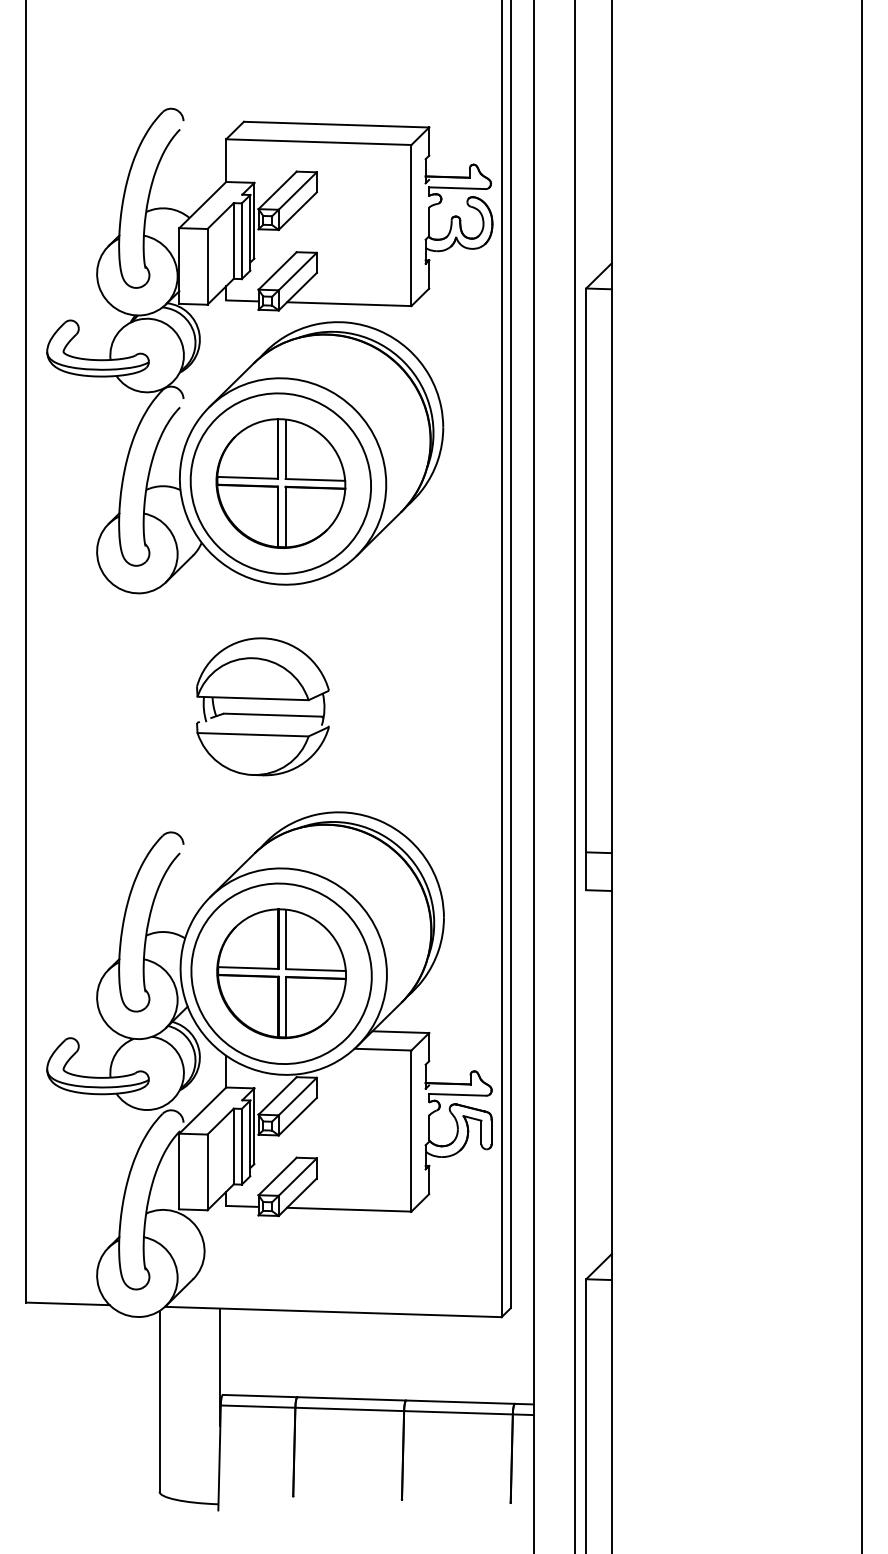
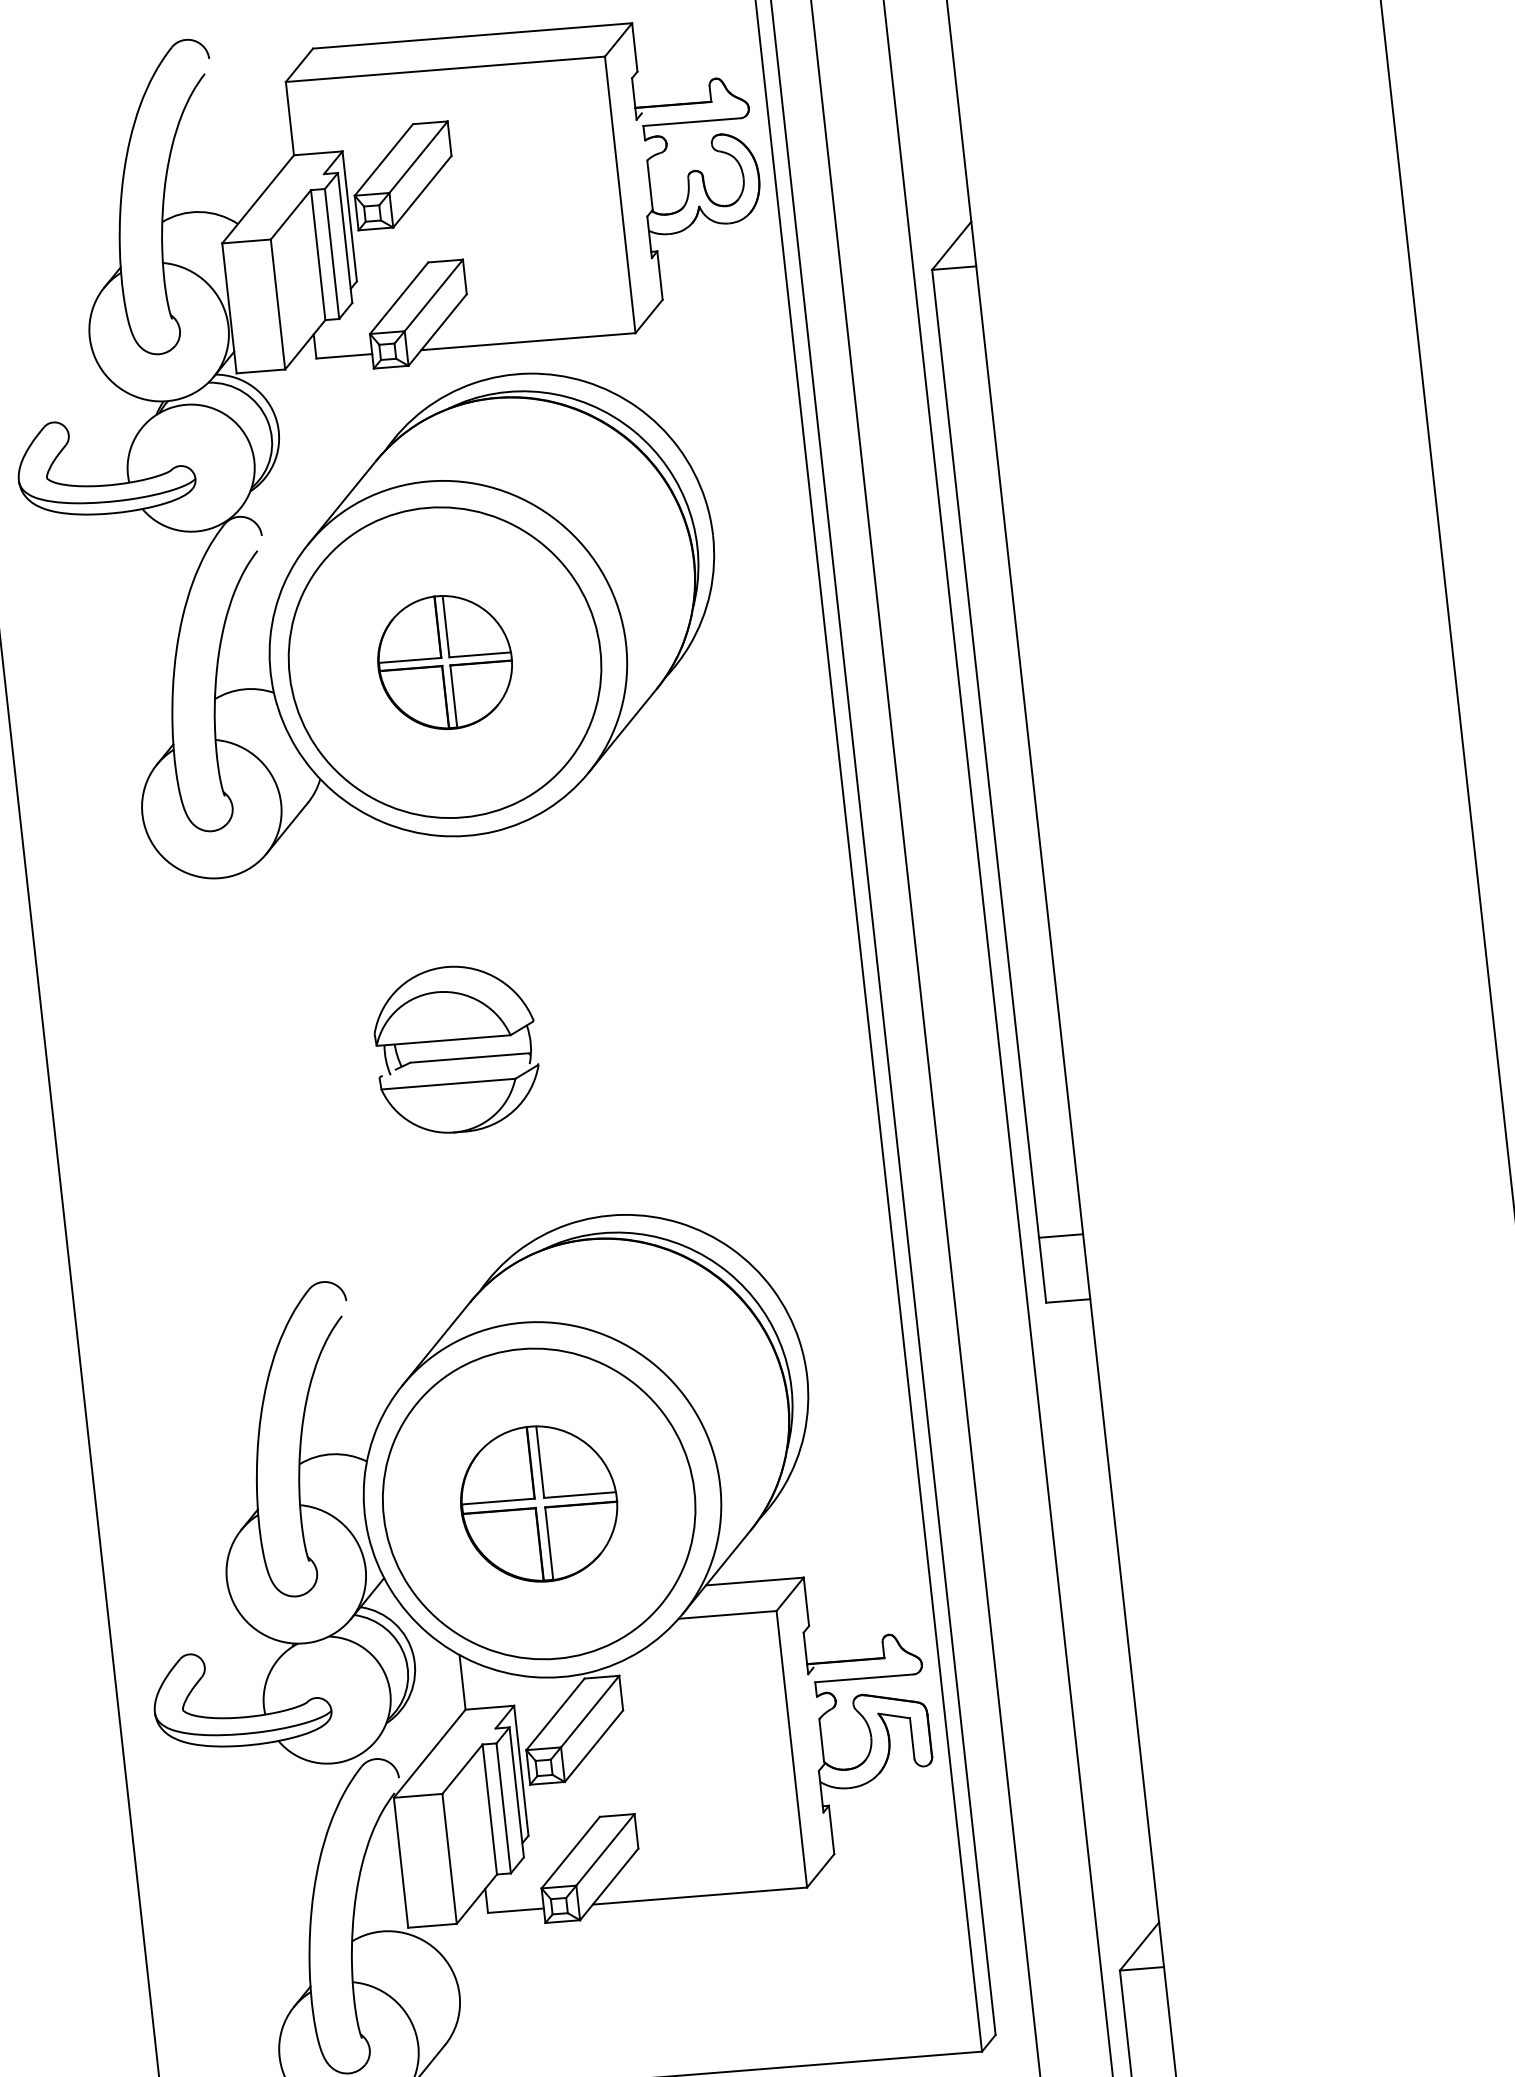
part: (280, 483) -> (444, 662), size x0.6
part: (262, 706) -> (455, 1048), size x0.7
part: (281, 973) -> (538, 1503), size x0.7

